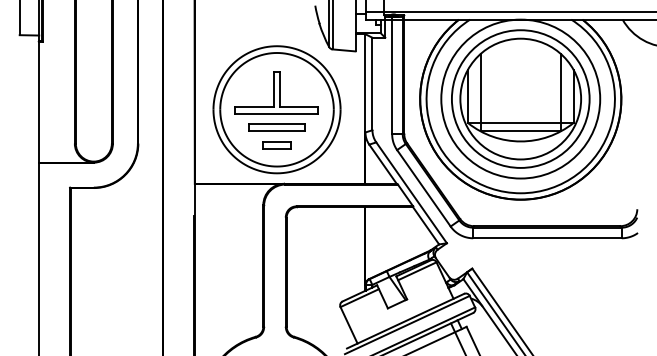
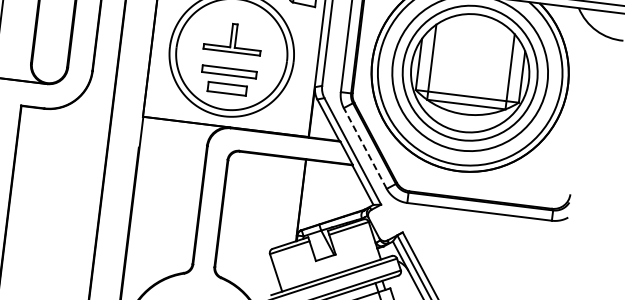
part: (276, 92) -> (233, 37), size x0.7
part: (276, 145) -> (227, 89), size x1.4
line: (423, 188) -> (364, 148), solid -> dashed

